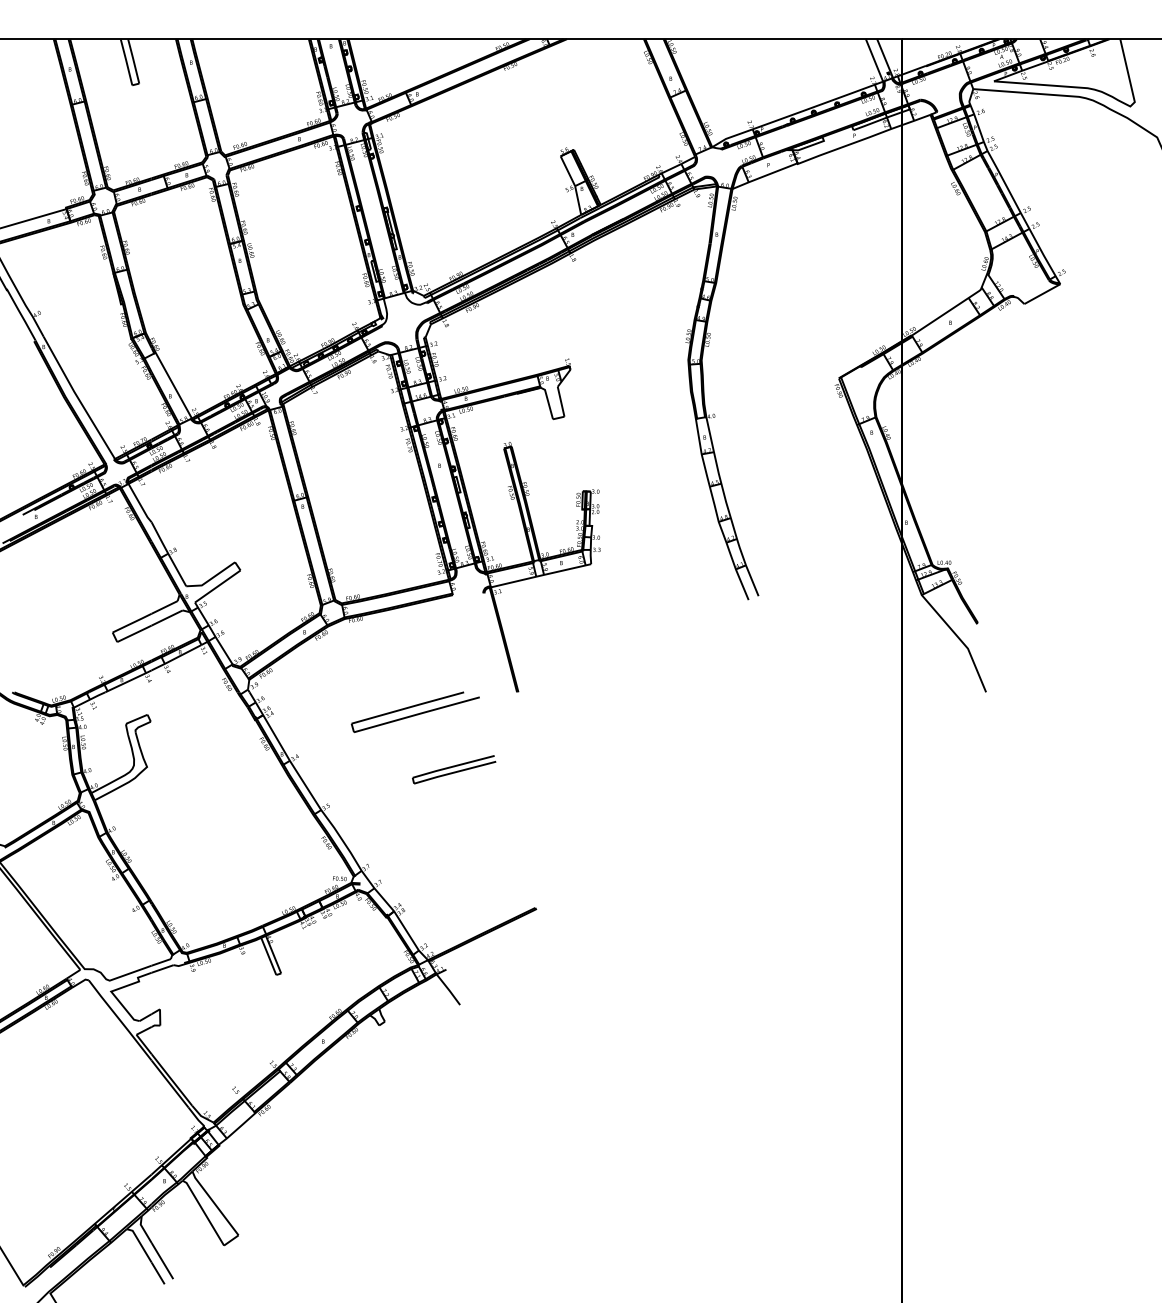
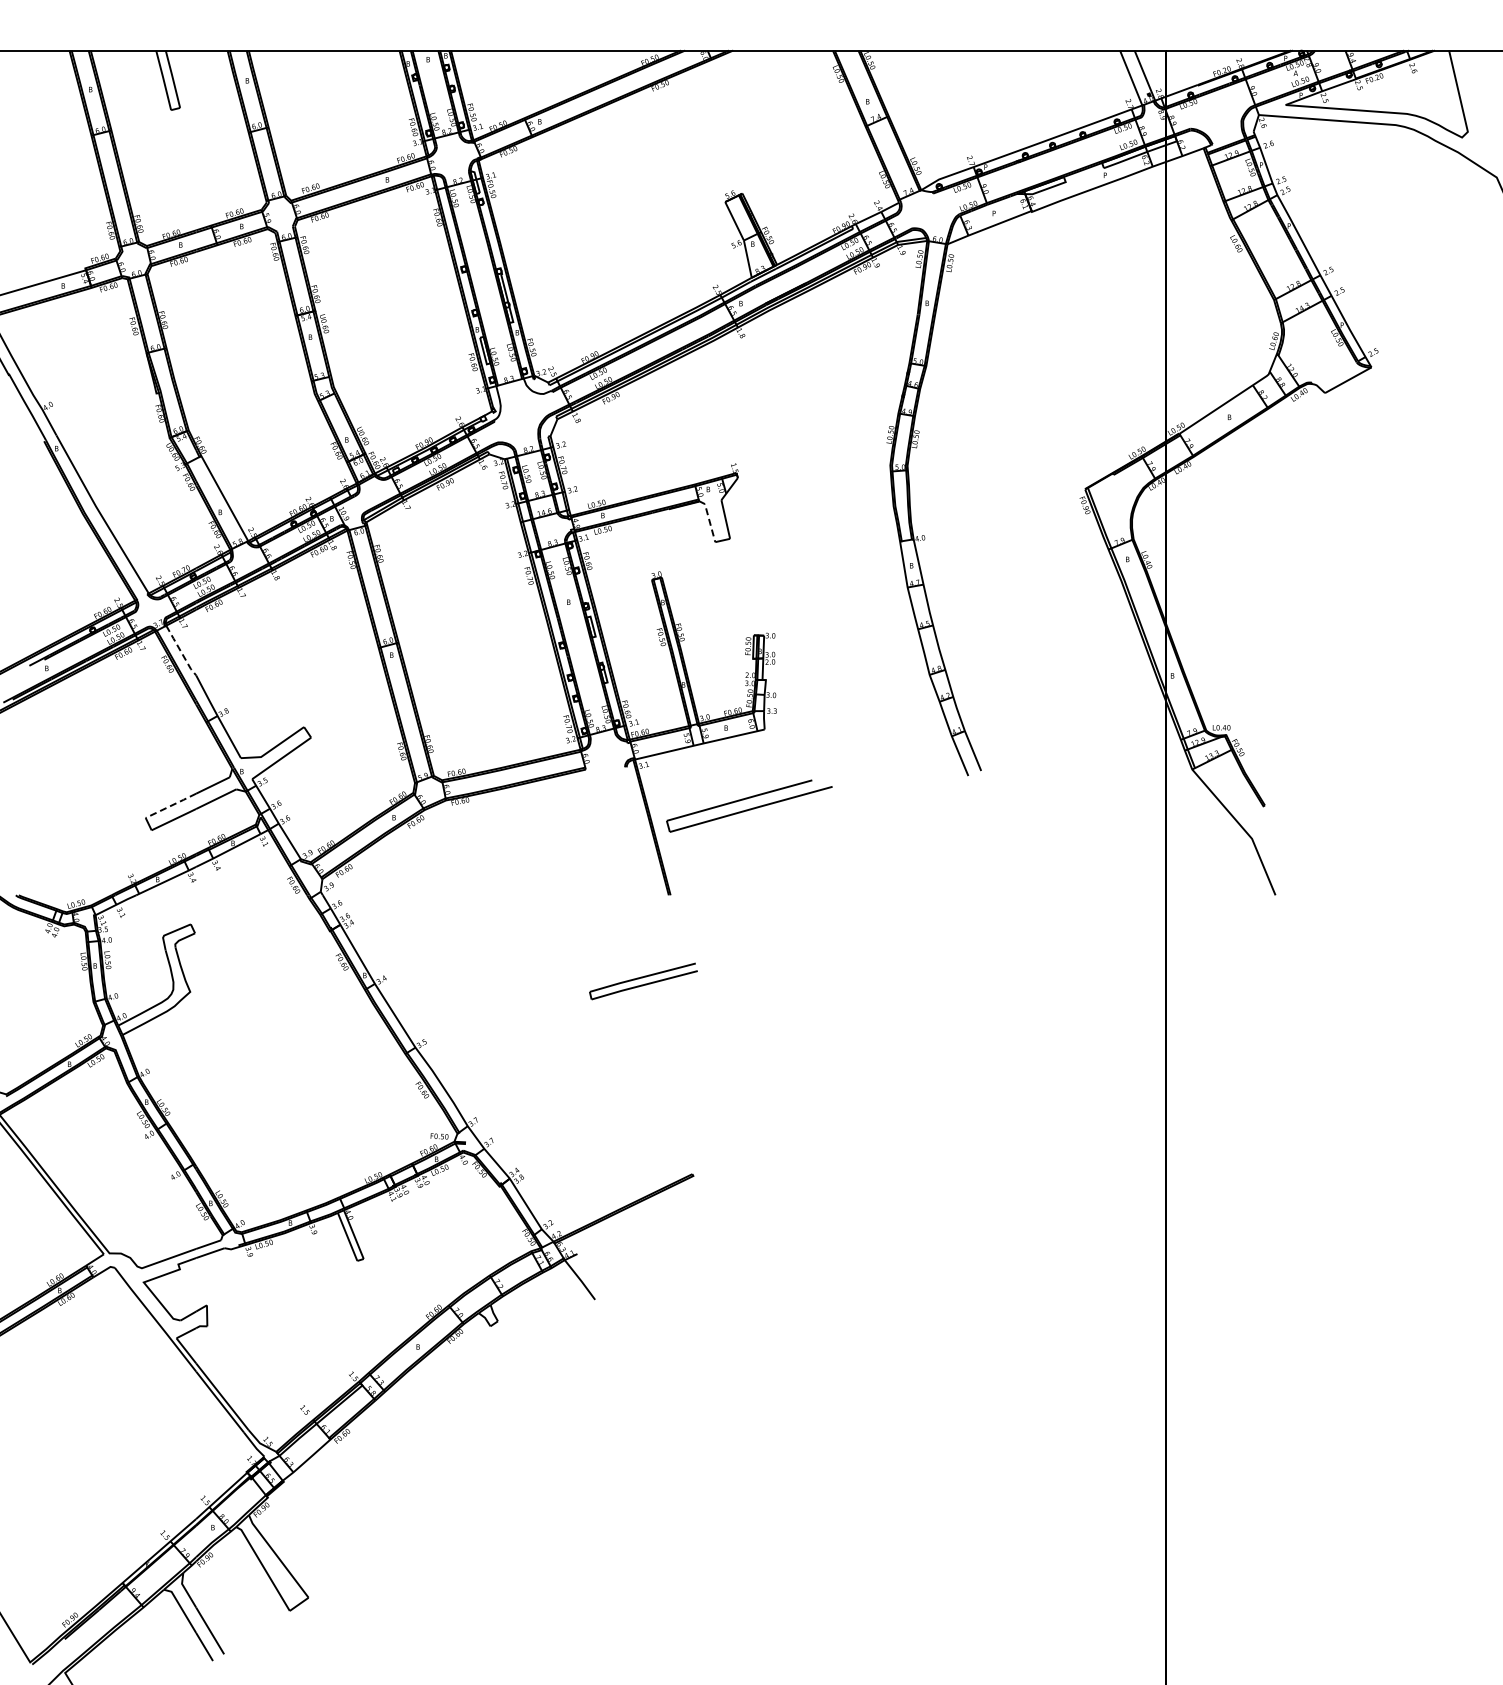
line: (548, 401) -> (709, 519), solid -> dashed
line: (140, 503) -> (181, 651), solid -> dashed
line: (132, 622) -> (171, 805), solid -> dashed
part: (415, 711) -> (749, 805), moved
part: (454, 769) -> (643, 981), moved

